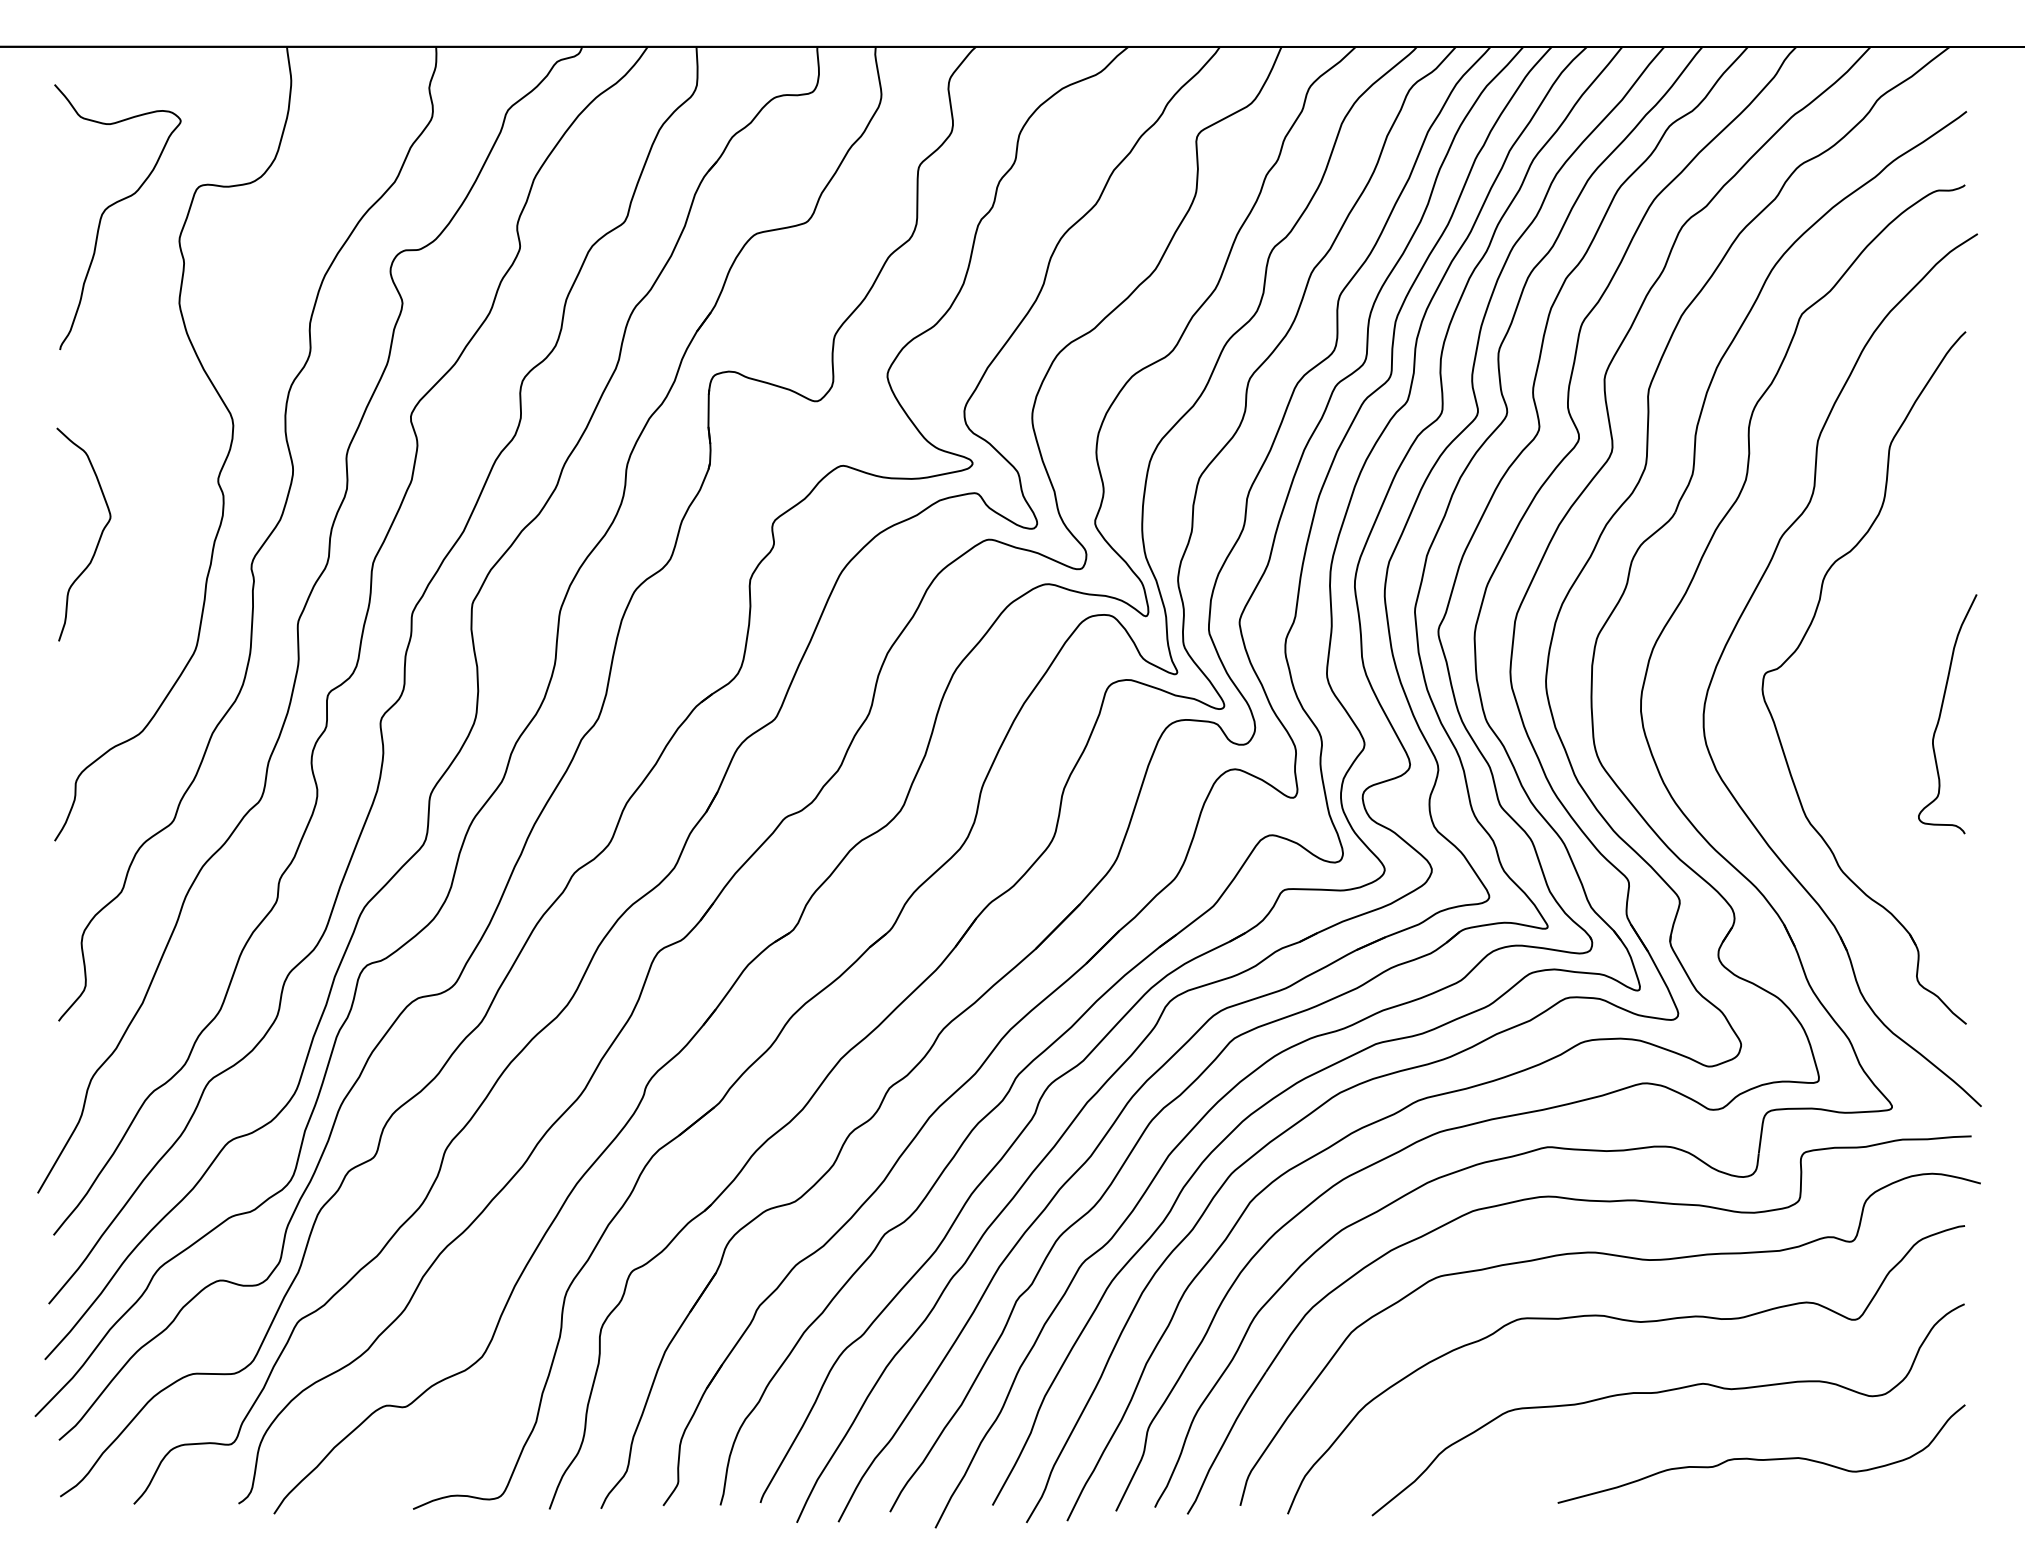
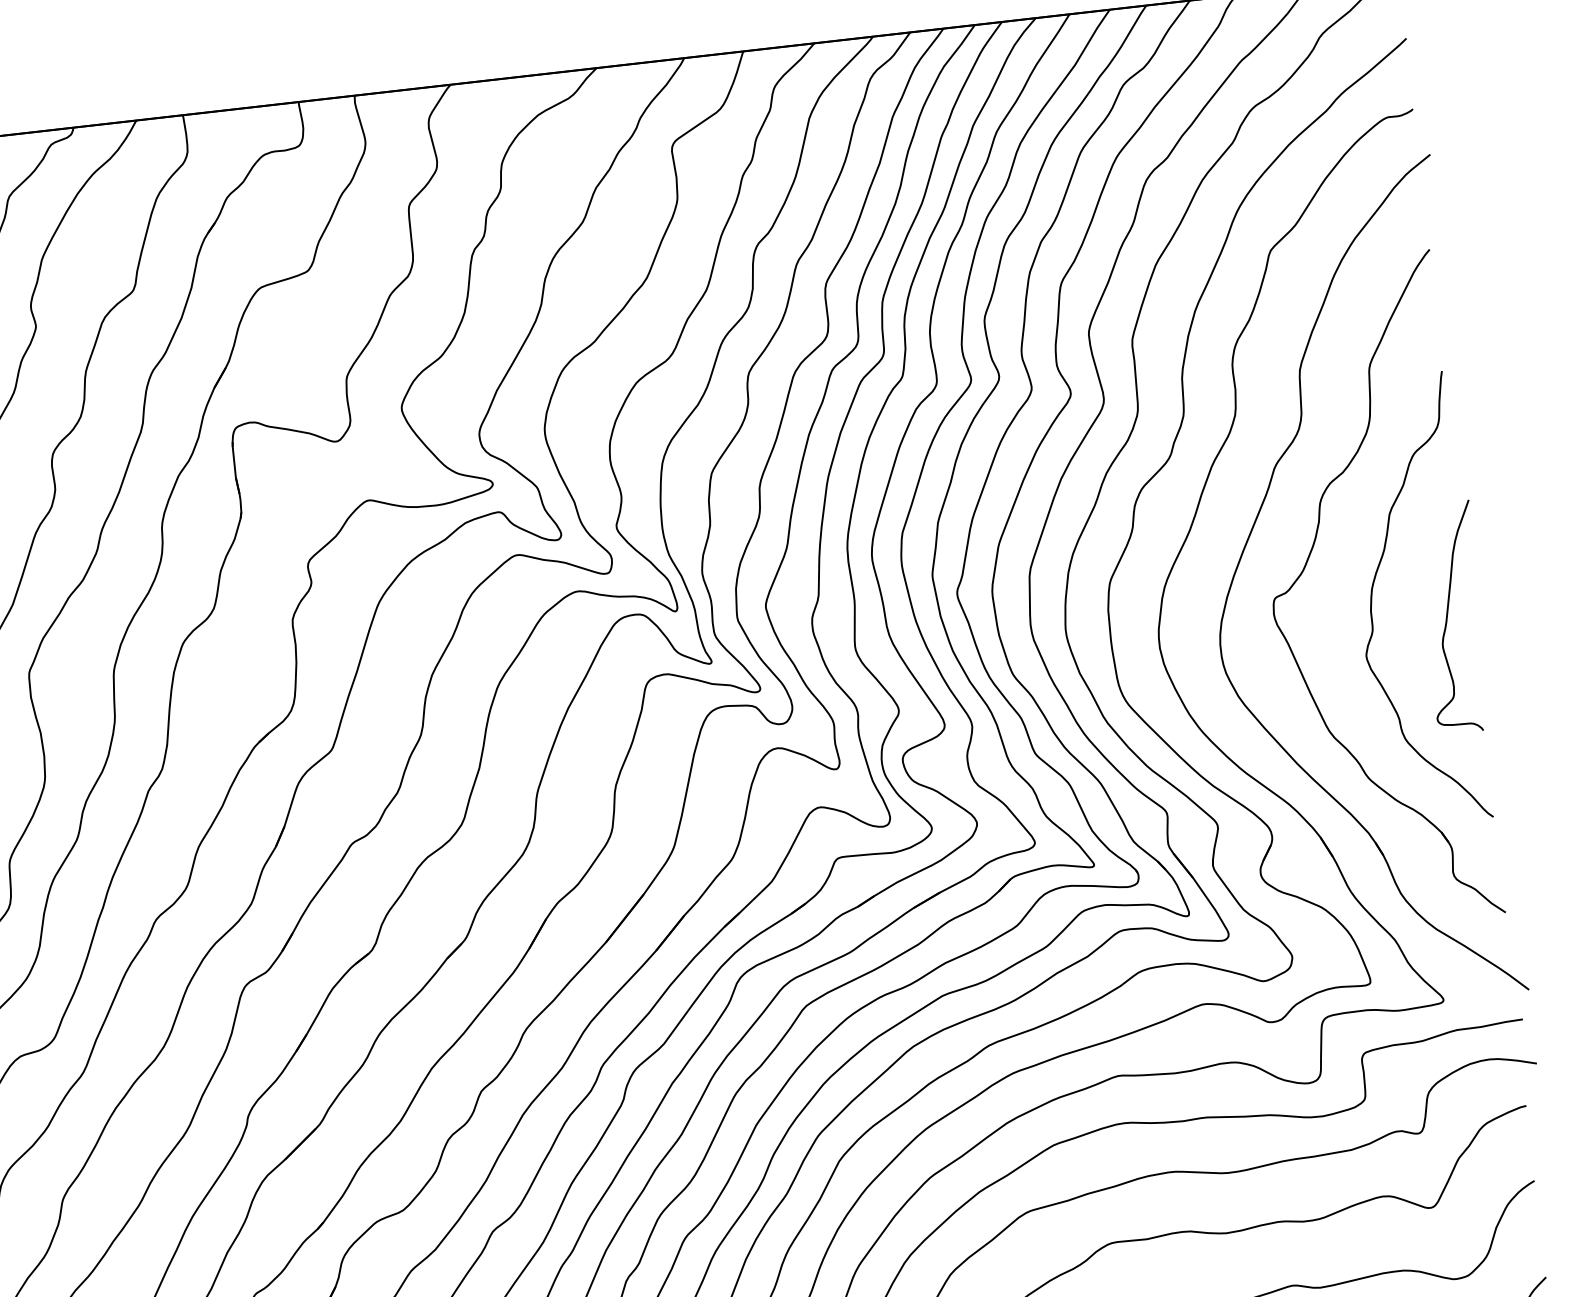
curve: (1865, 688) -> (1372, 602), added

